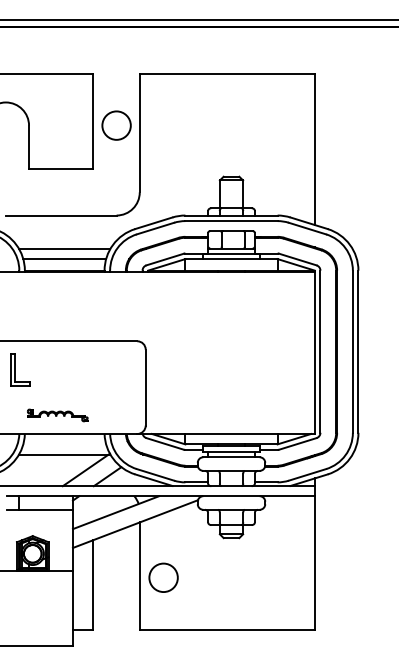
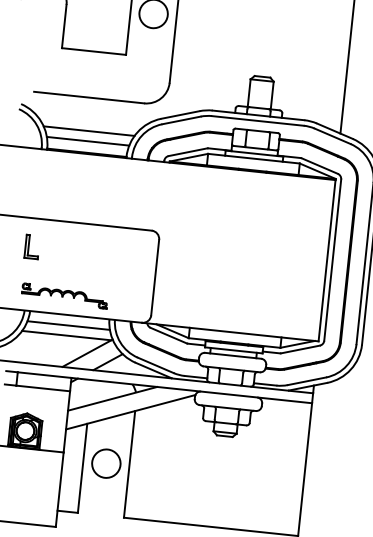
part: (20, 370) -> (32, 247), size x0.71
part: (57, 415) -> (64, 296), size x1.43
line: (64, 444) -> (68, 325), added
circle: (163, 577) -> (106, 463), moved

